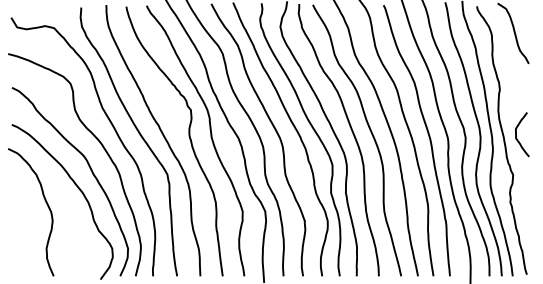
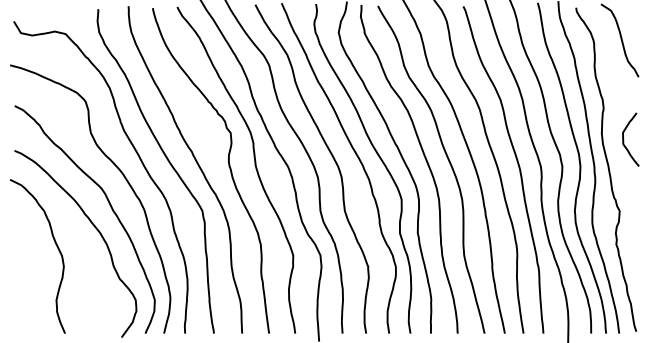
curve: (517, 134) -> (624, 139), moved

